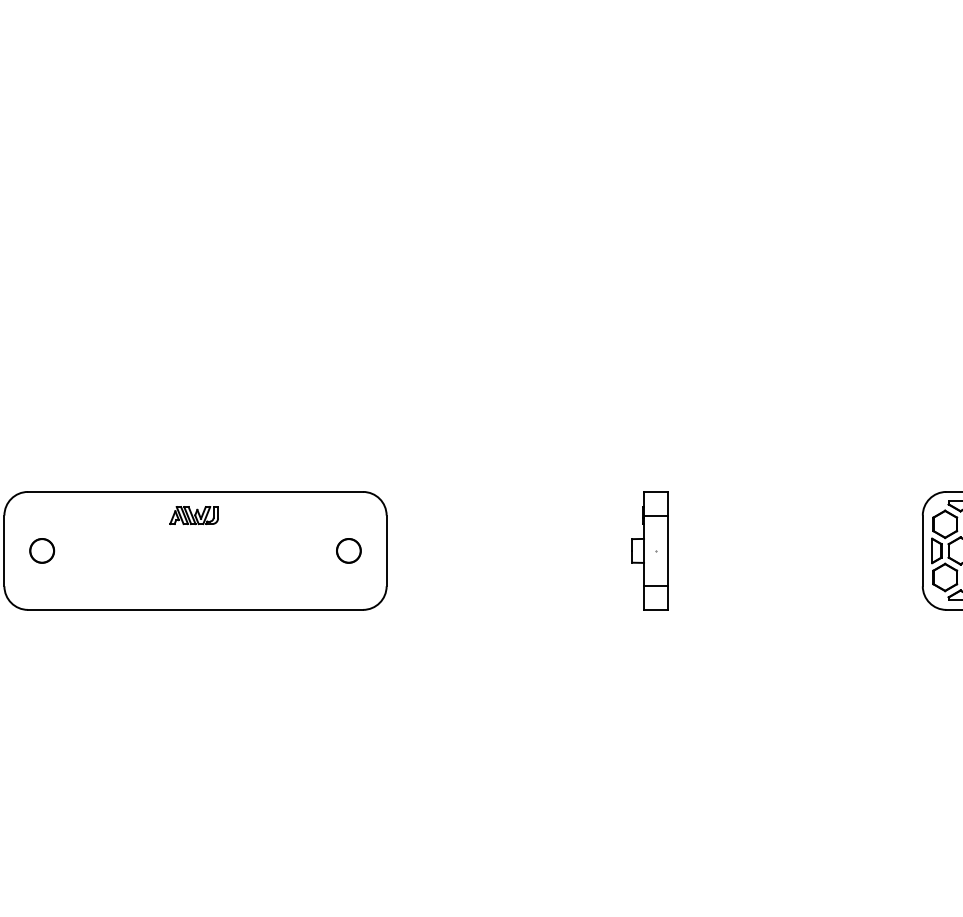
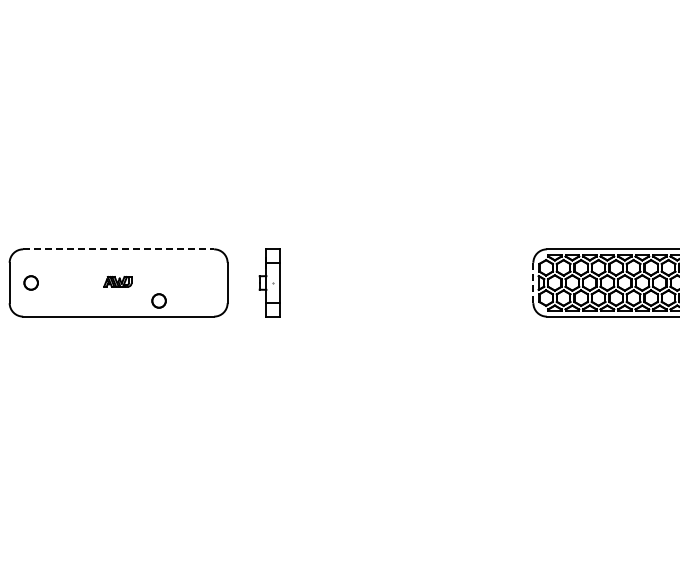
line: (195, 492) -> (118, 249), solid -> dashed
part: (193, 514) -> (117, 281), moved
circle: (347, 550) -> (158, 300), moved
part: (649, 550) -> (269, 282), moved
line: (923, 551) -> (533, 283), solid -> dashed

